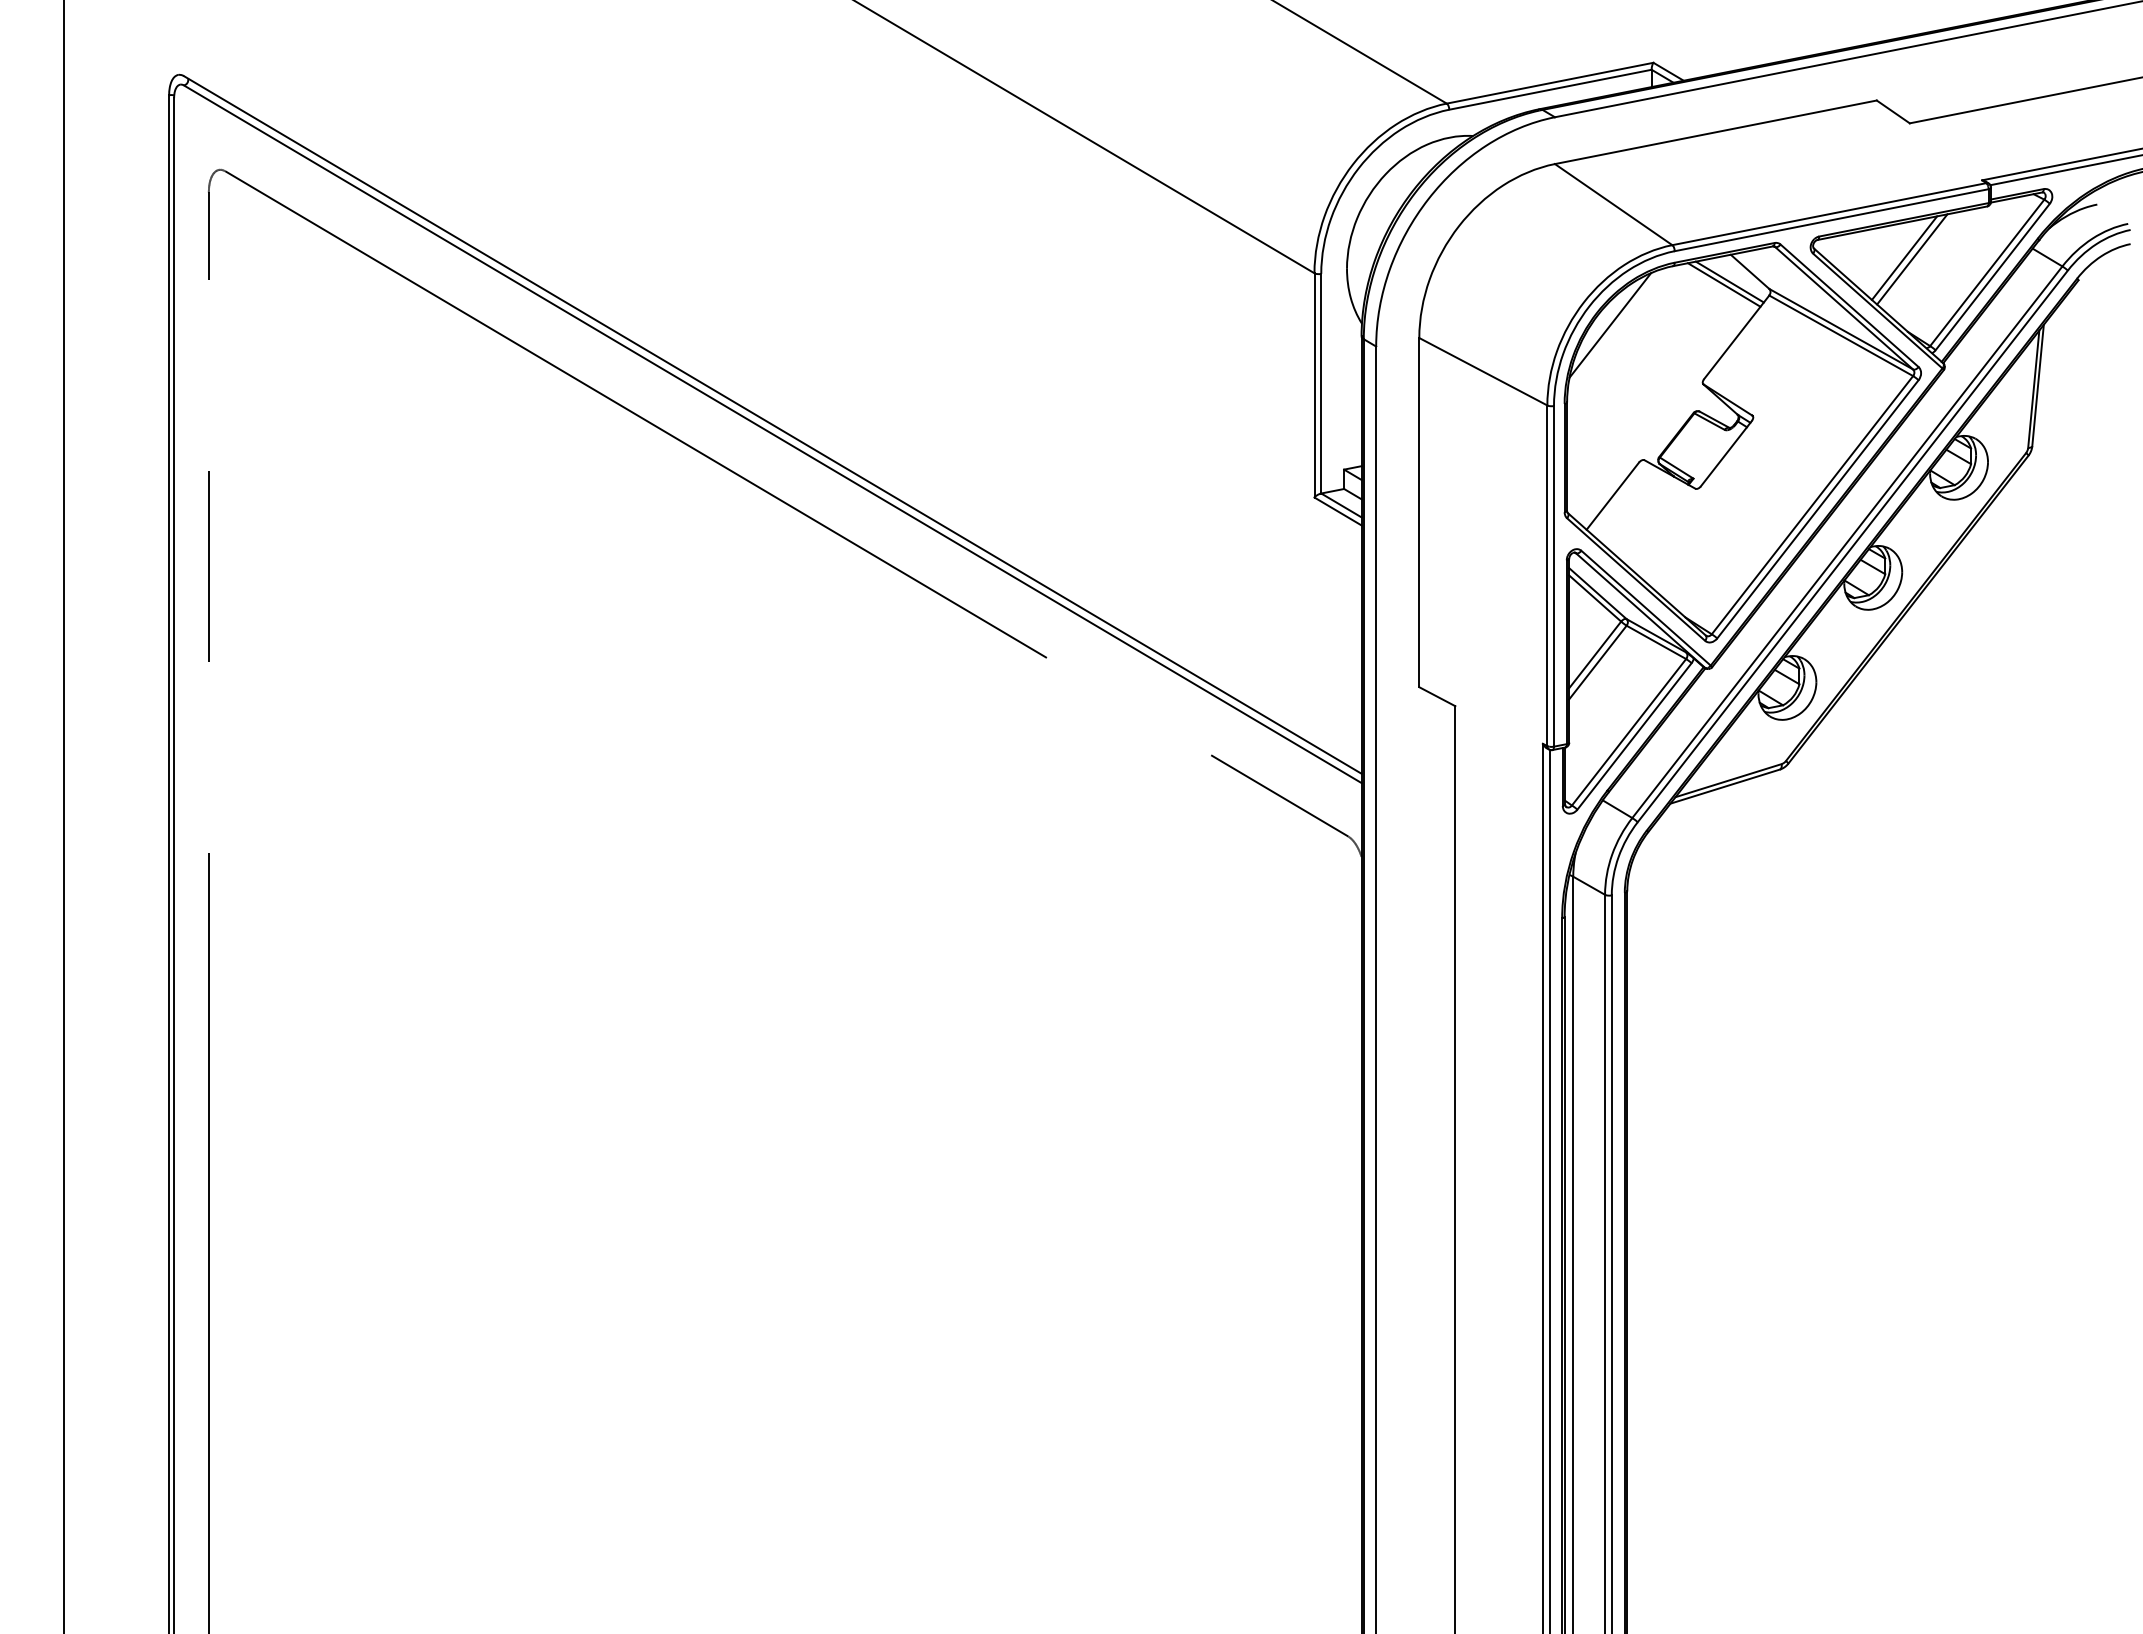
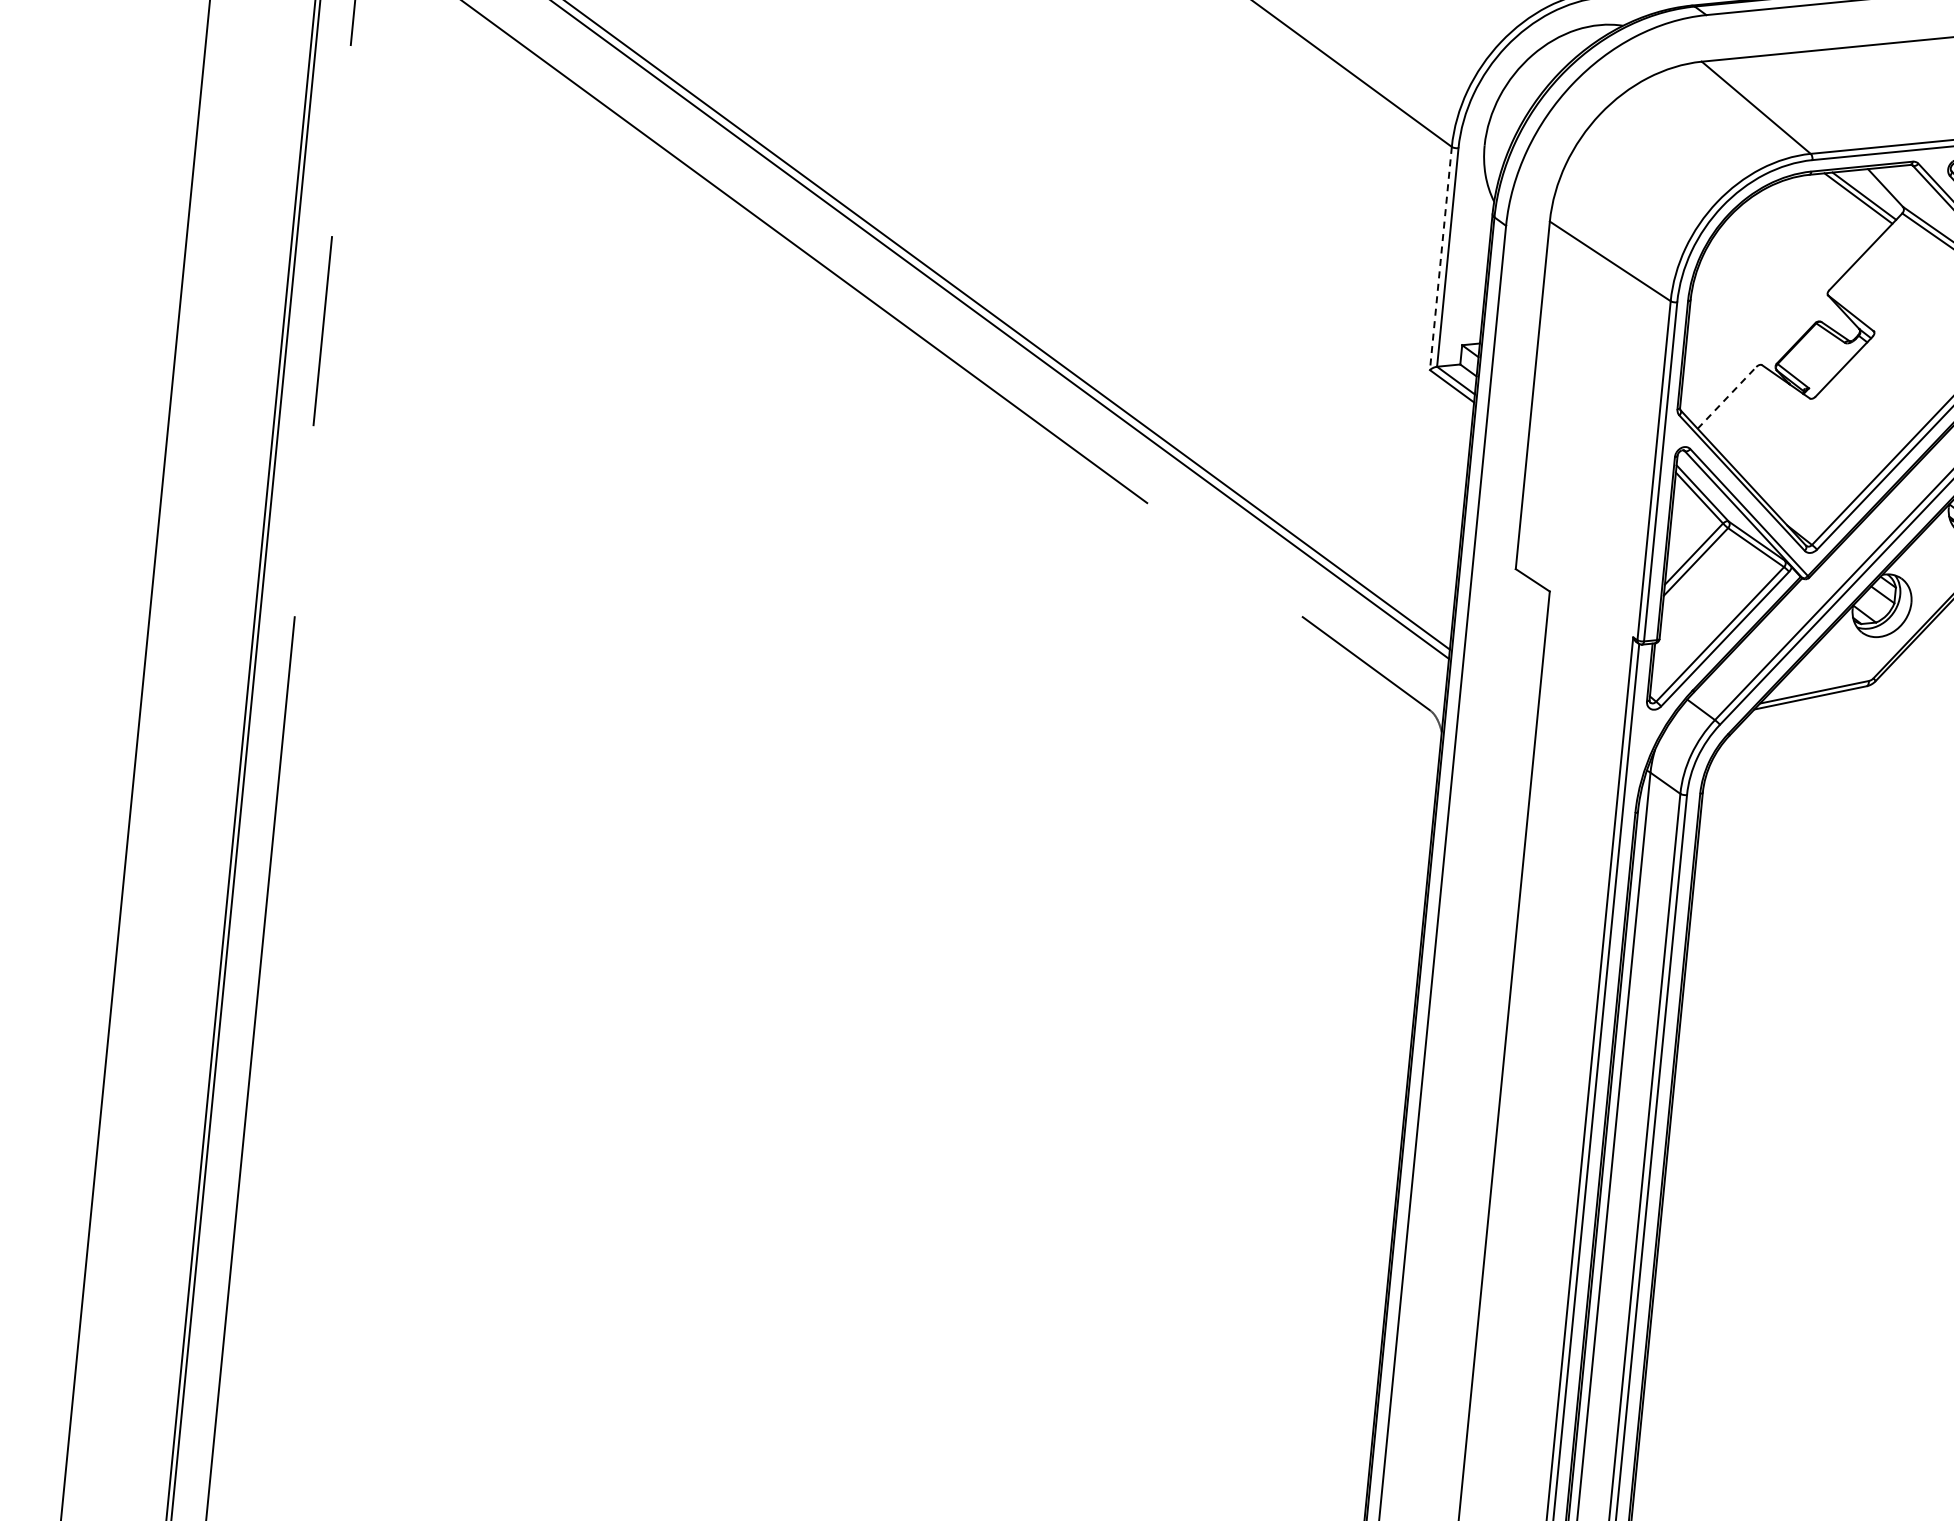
line: (1610, 325) -> (1741, 227), removed
line: (1314, 385) -> (1440, 258), solid -> dashed
line: (1612, 496) -> (1726, 398), solid -> dashed

